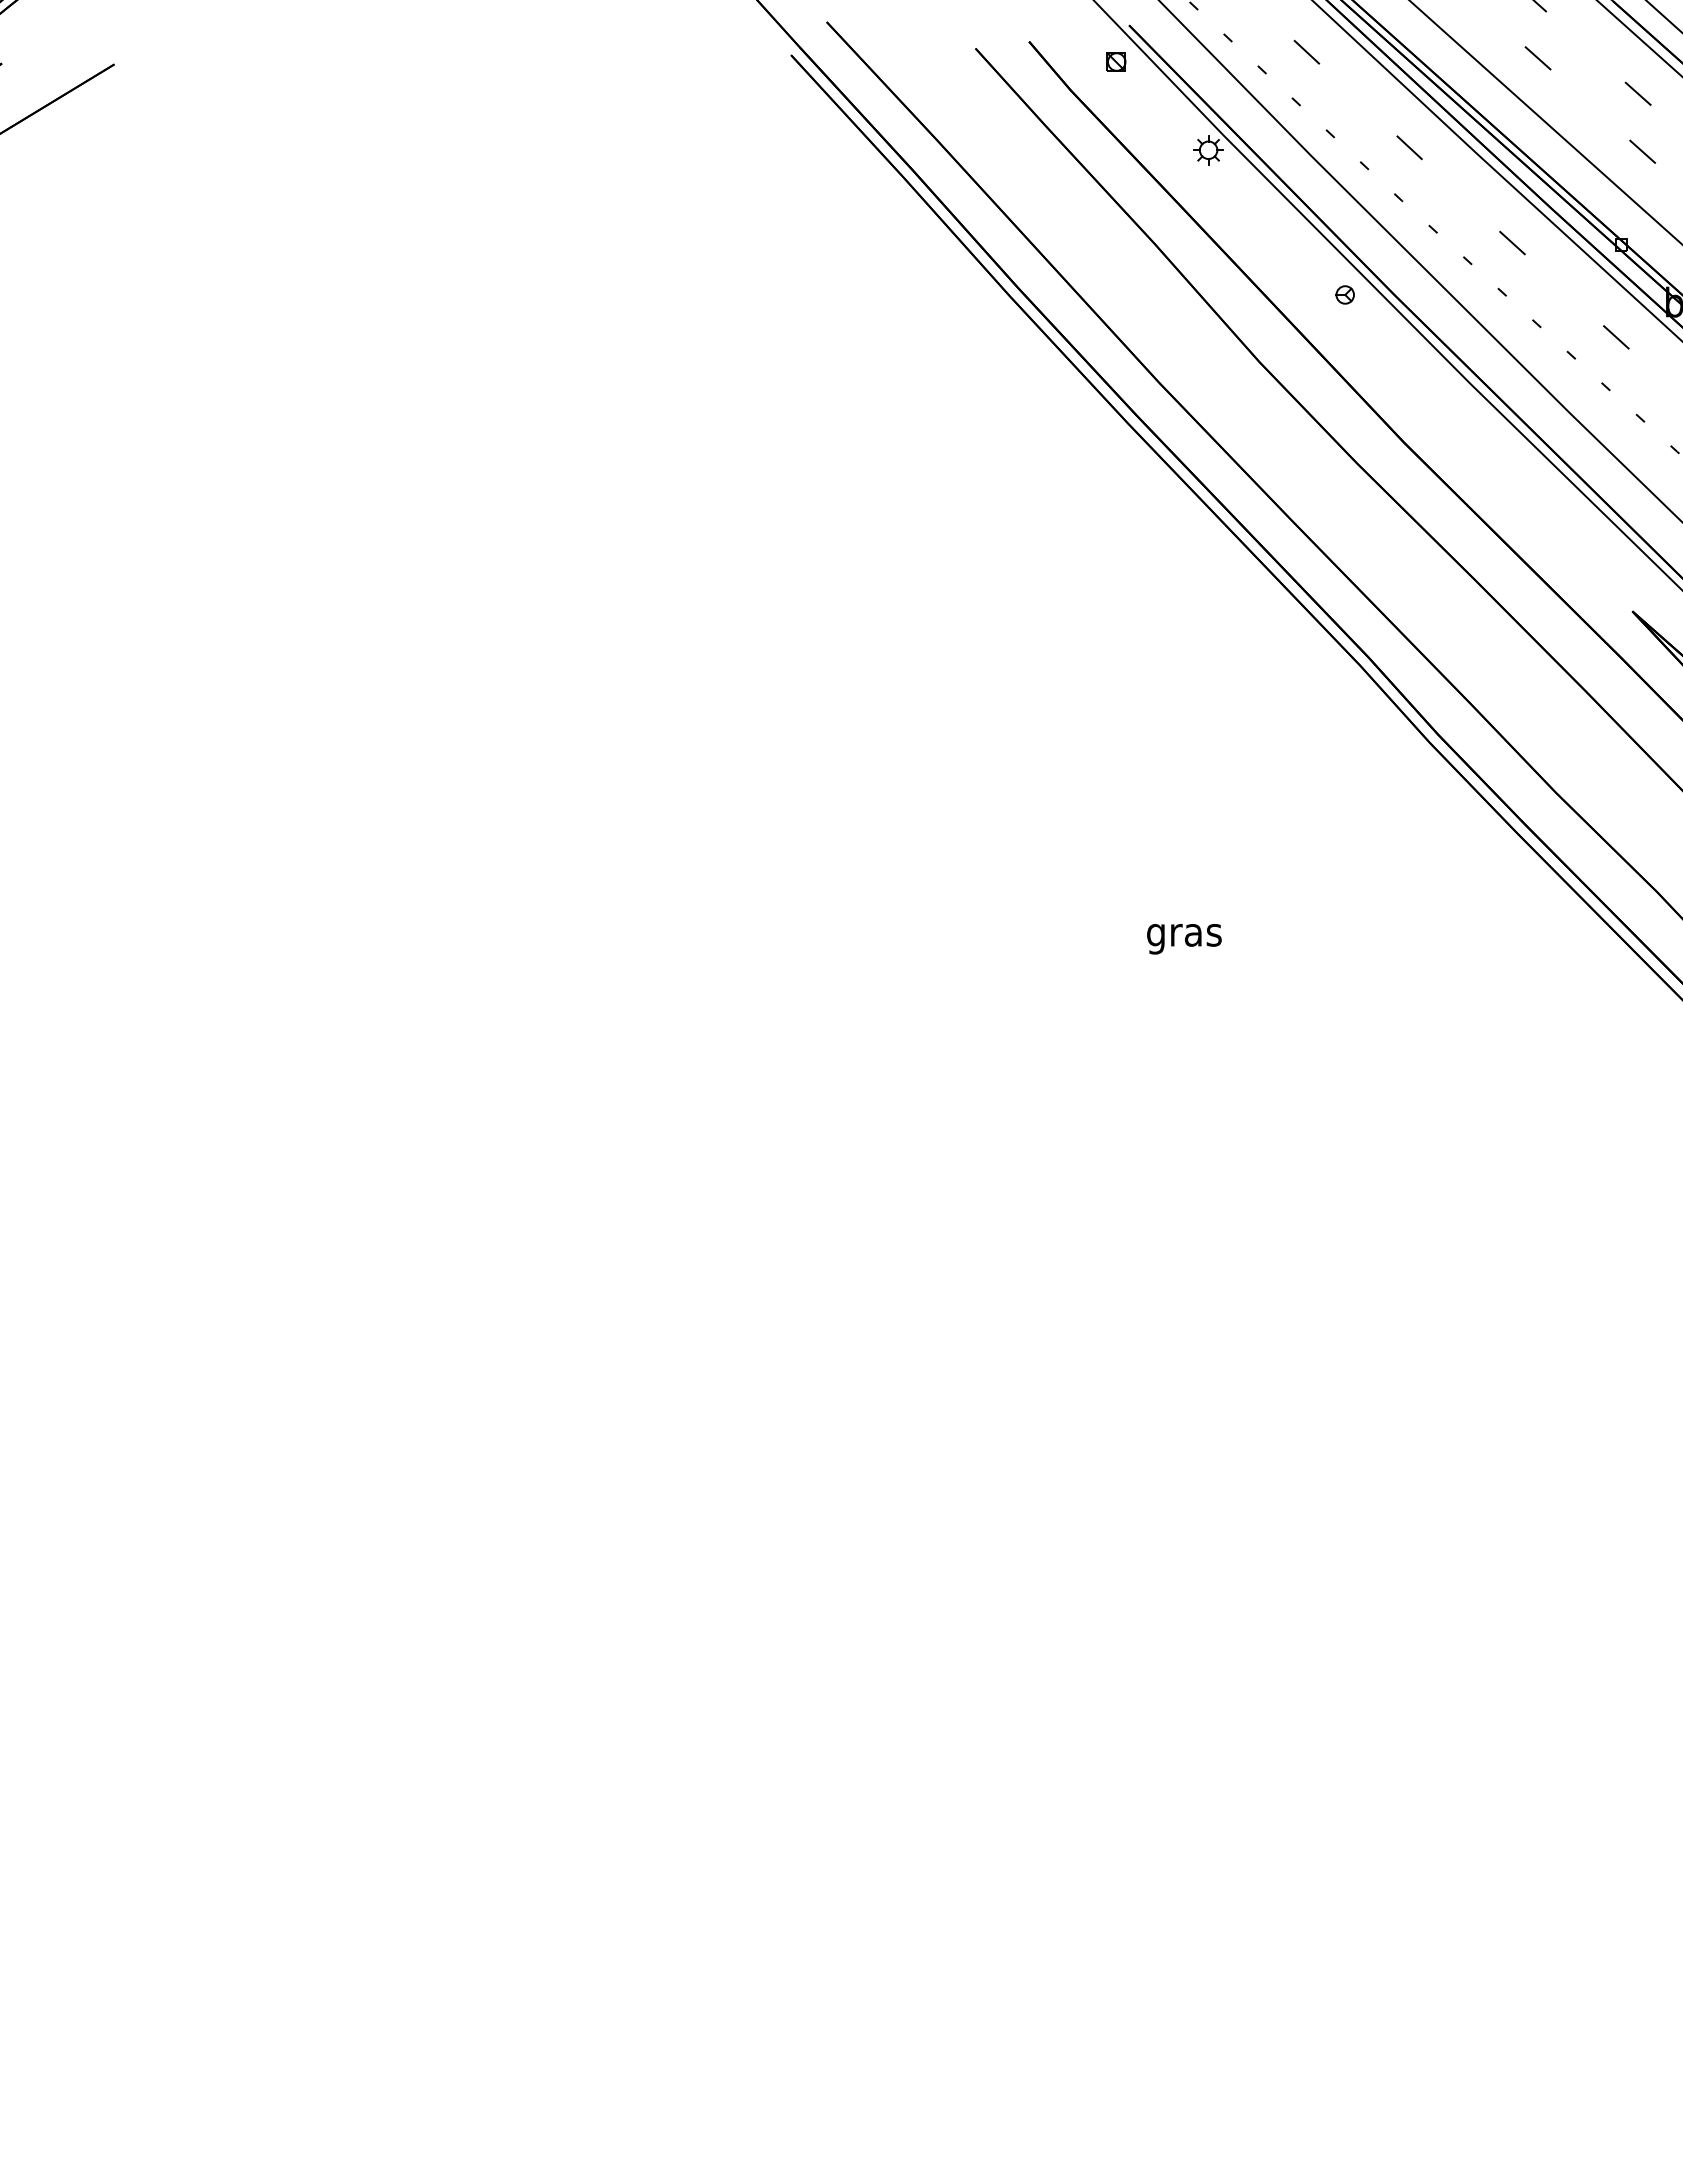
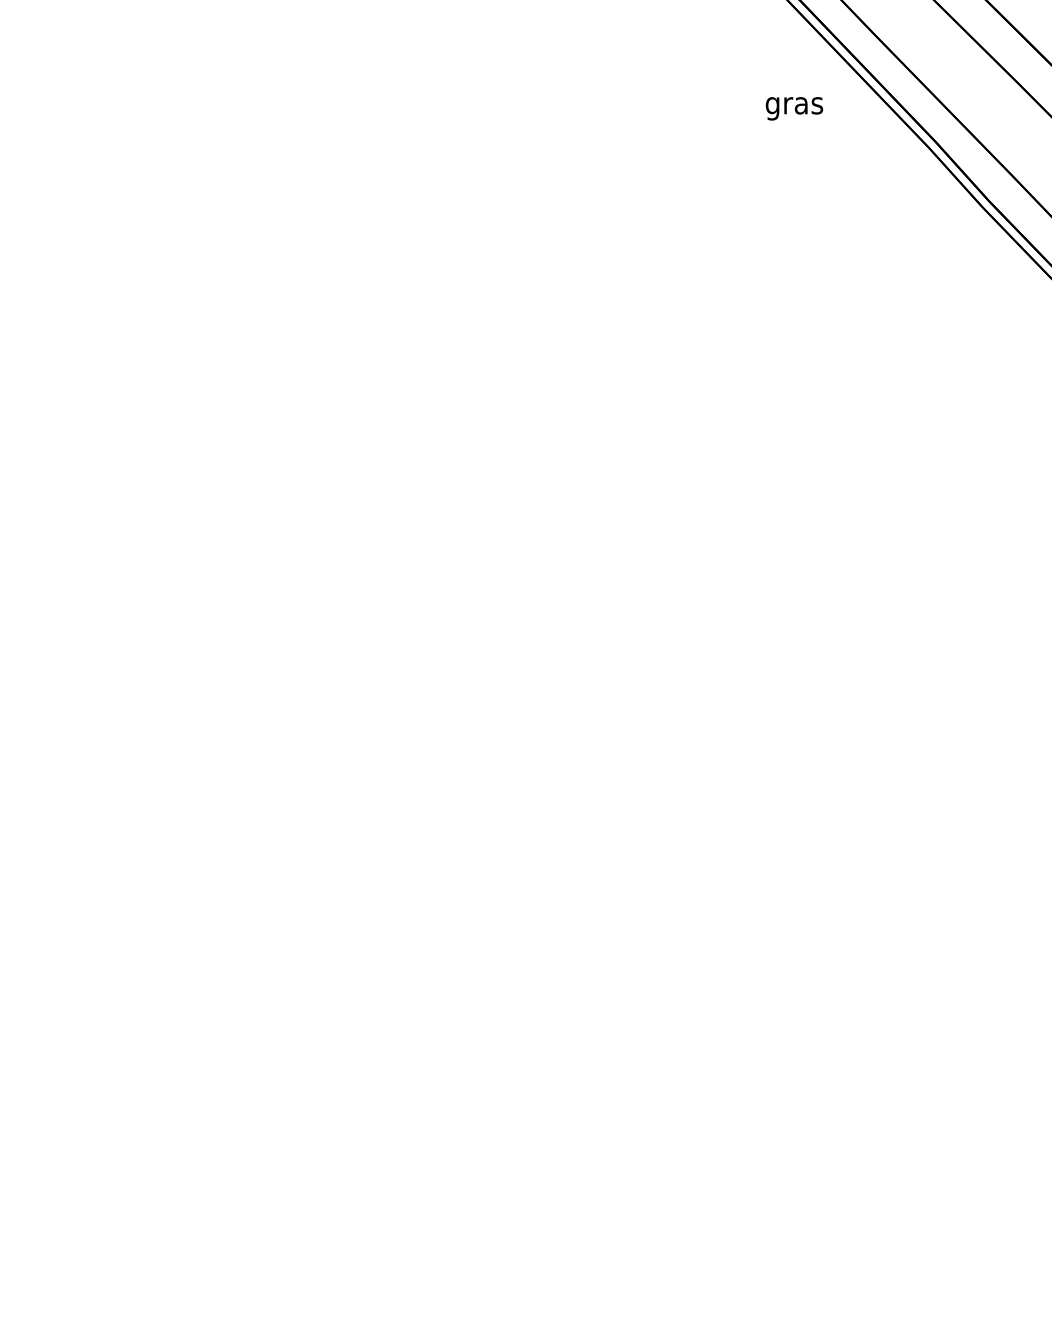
text: (1184, 939) -> (794, 109), moved

